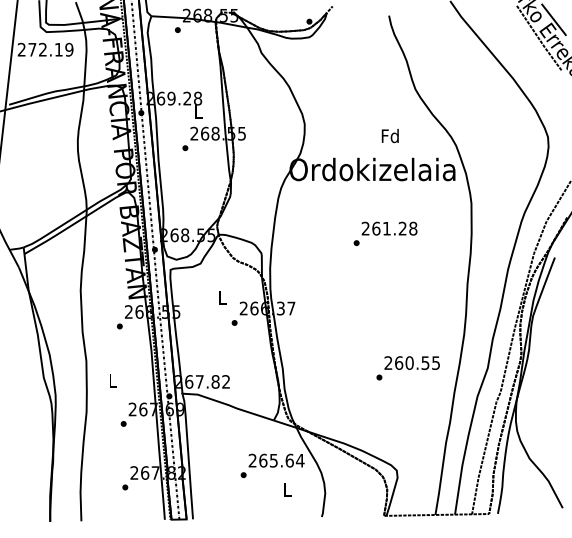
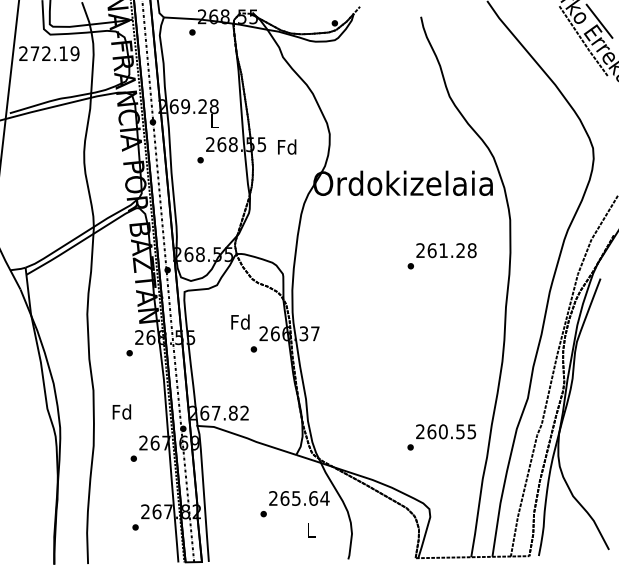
text: (389, 136) -> (286, 147), moved
text: (385, 233) -> (442, 255), moved
text: (221, 297) -> (239, 321), L -> Fd
text: (407, 368) -> (440, 437), moved
text: (112, 380) -> (121, 411), L -> Fd

